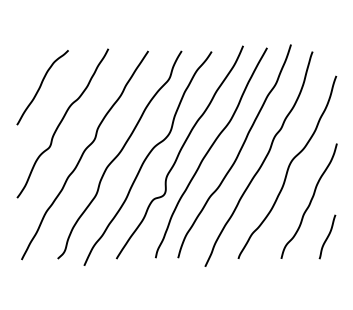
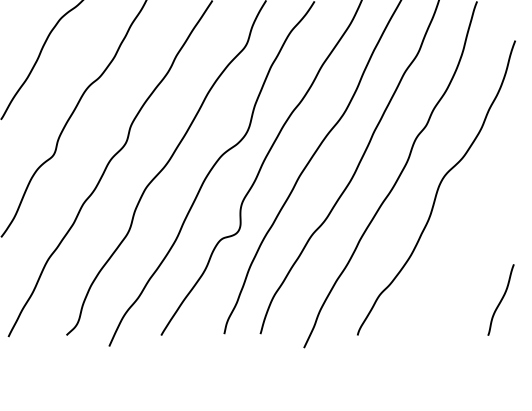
curve: (309, 201) -> (472, 242), removed

